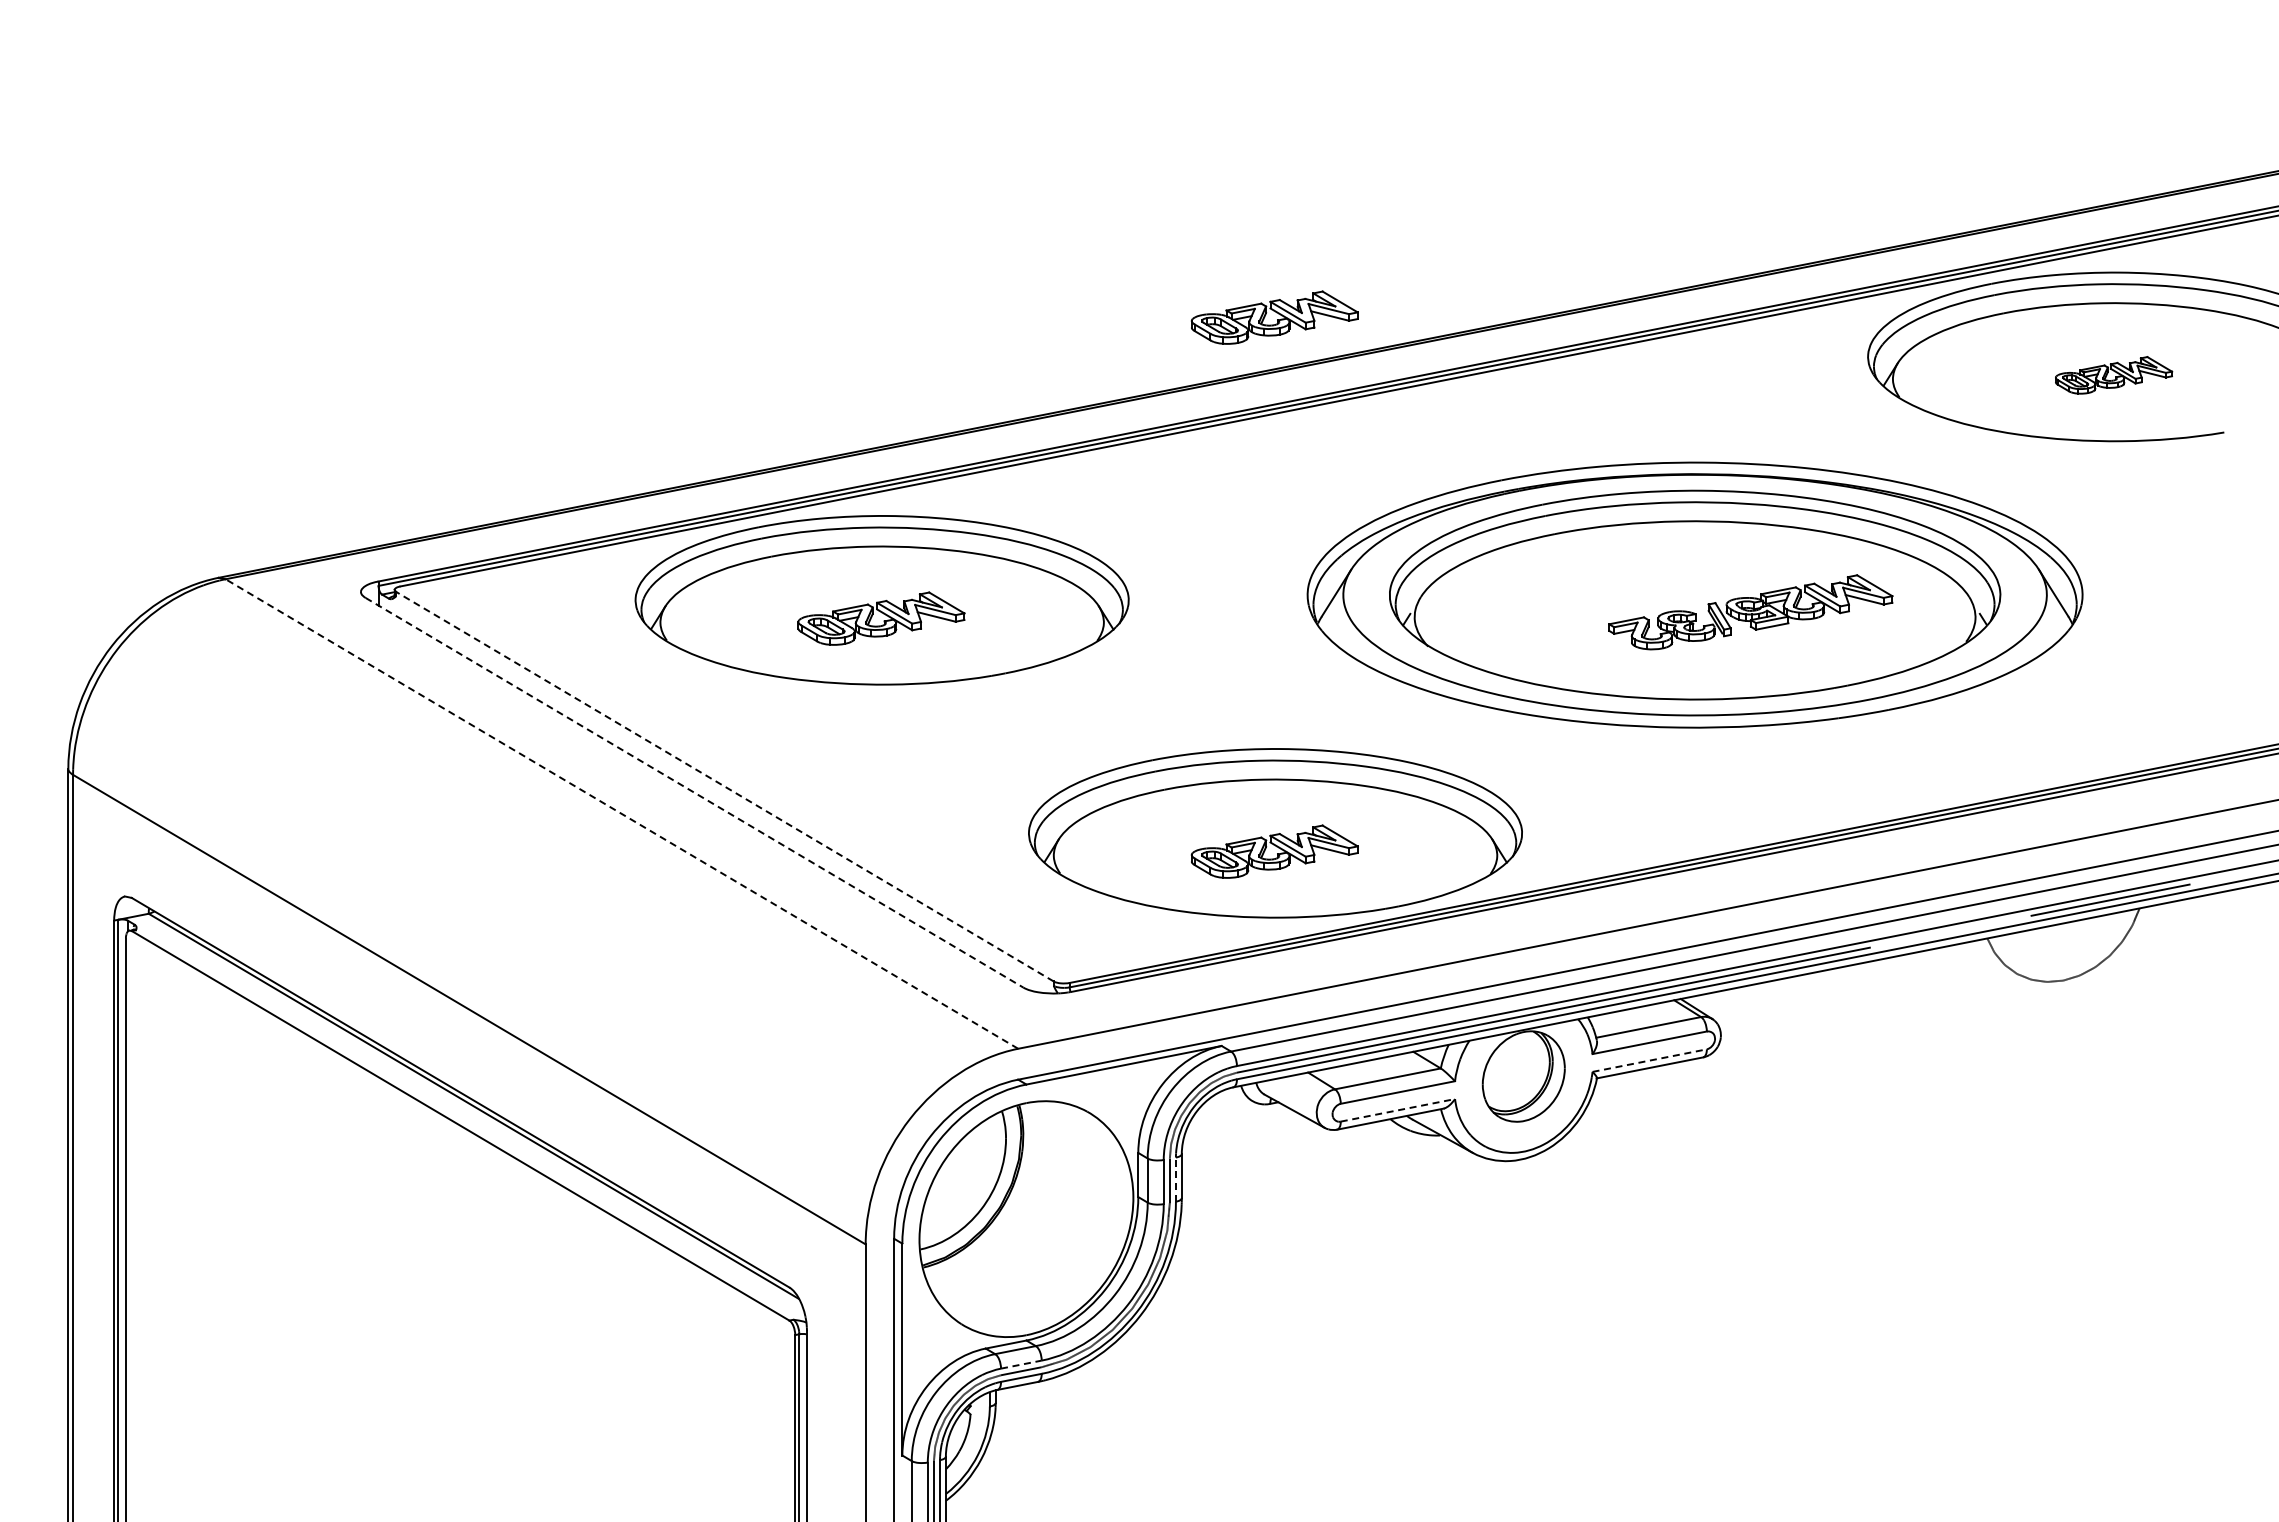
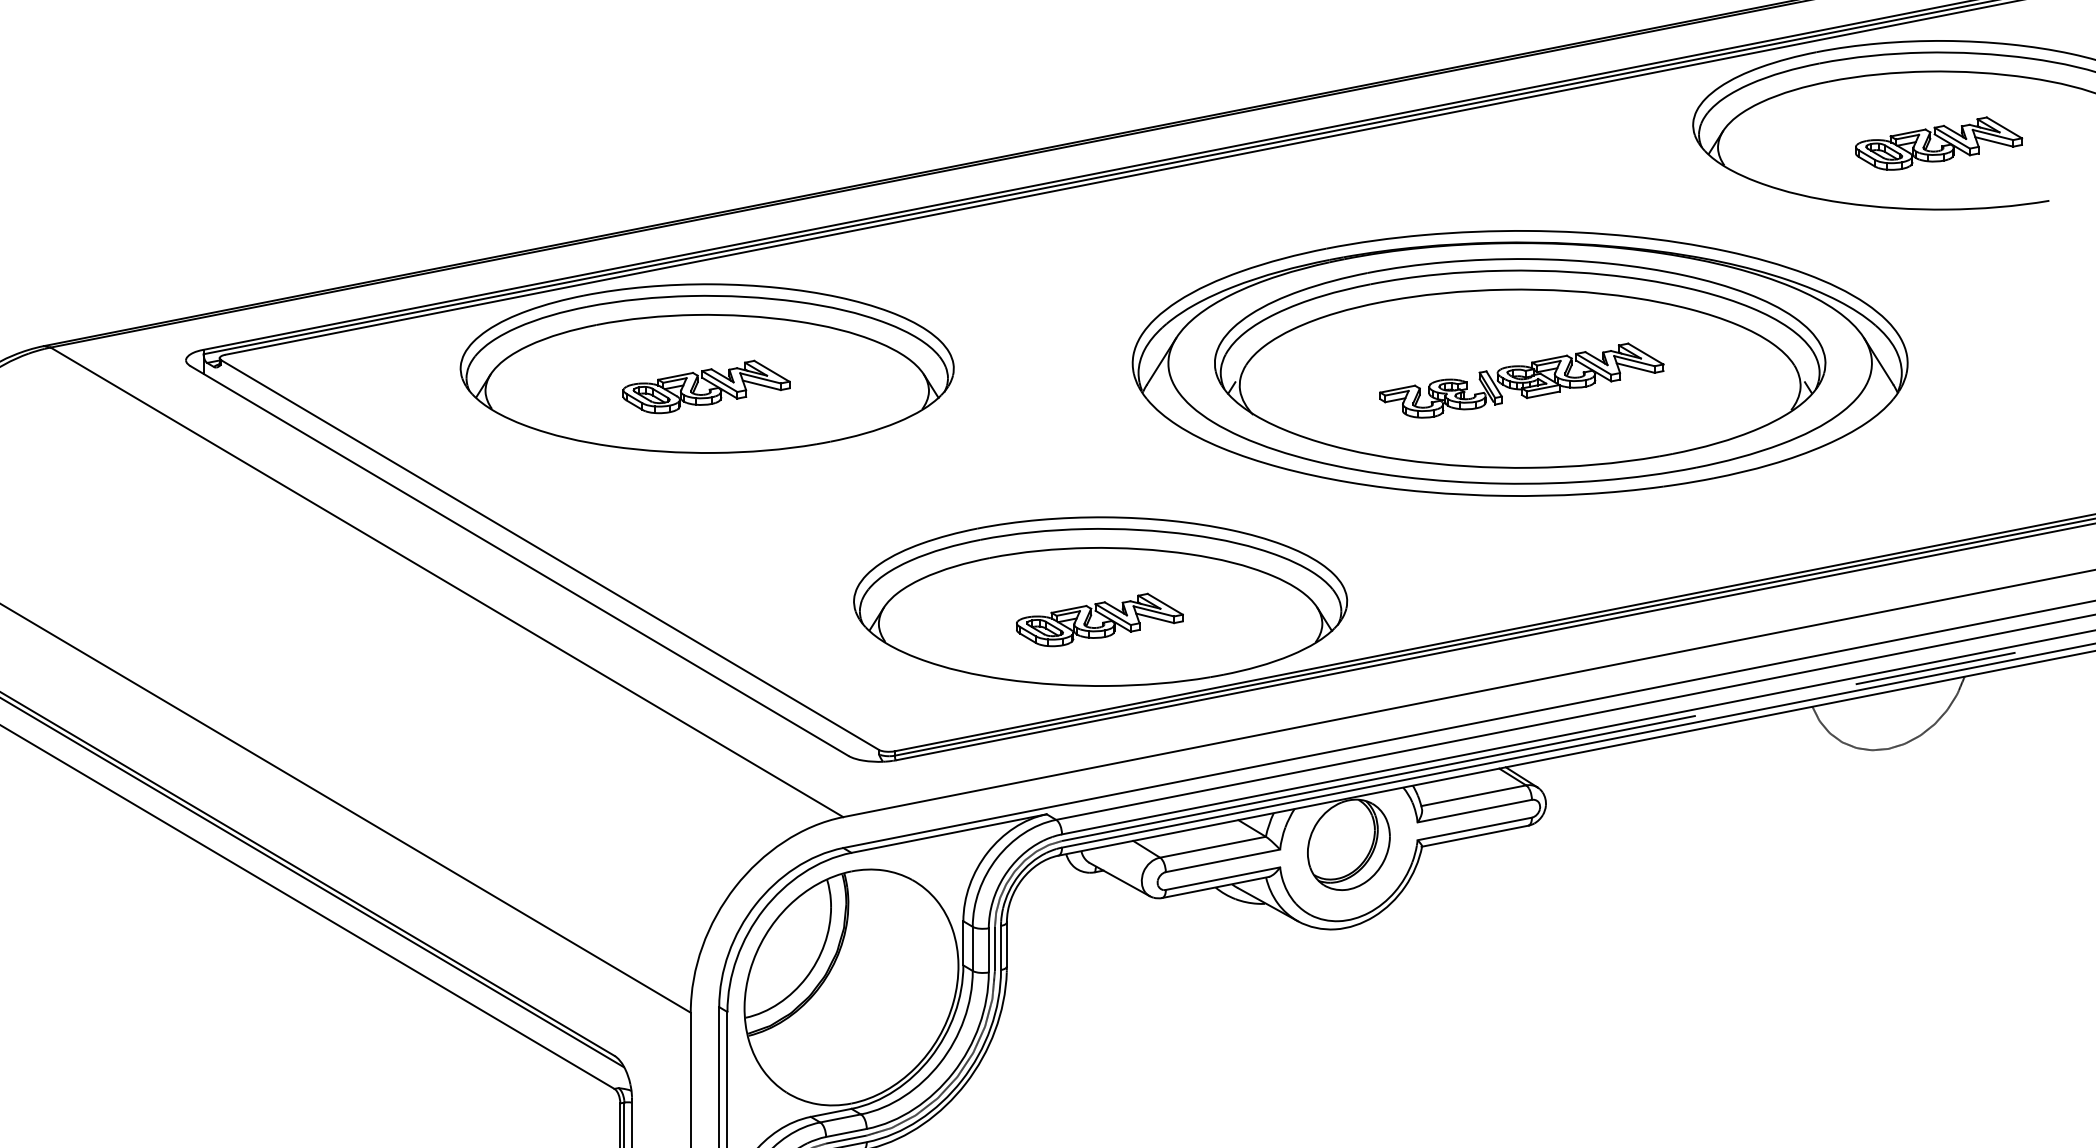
part: (1274, 317) -> (1099, 85), removed
part: (2113, 375) -> (1938, 143), size x1.43
part: (1750, 612) -> (1521, 380), moved
line: (724, 786) -> (549, 554), dashed -> solid
line: (694, 792) -> (519, 560), dashed -> solid
line: (621, 814) -> (446, 582), dashed -> solid
line: (1650, 1060) -> (1475, 828), dashed -> solid
line: (1398, 1110) -> (1223, 878), dashed -> solid
line: (1175, 1179) -> (1000, 947), dashed -> solid
line: (1021, 1364) -> (846, 1132), dashed -> solid

